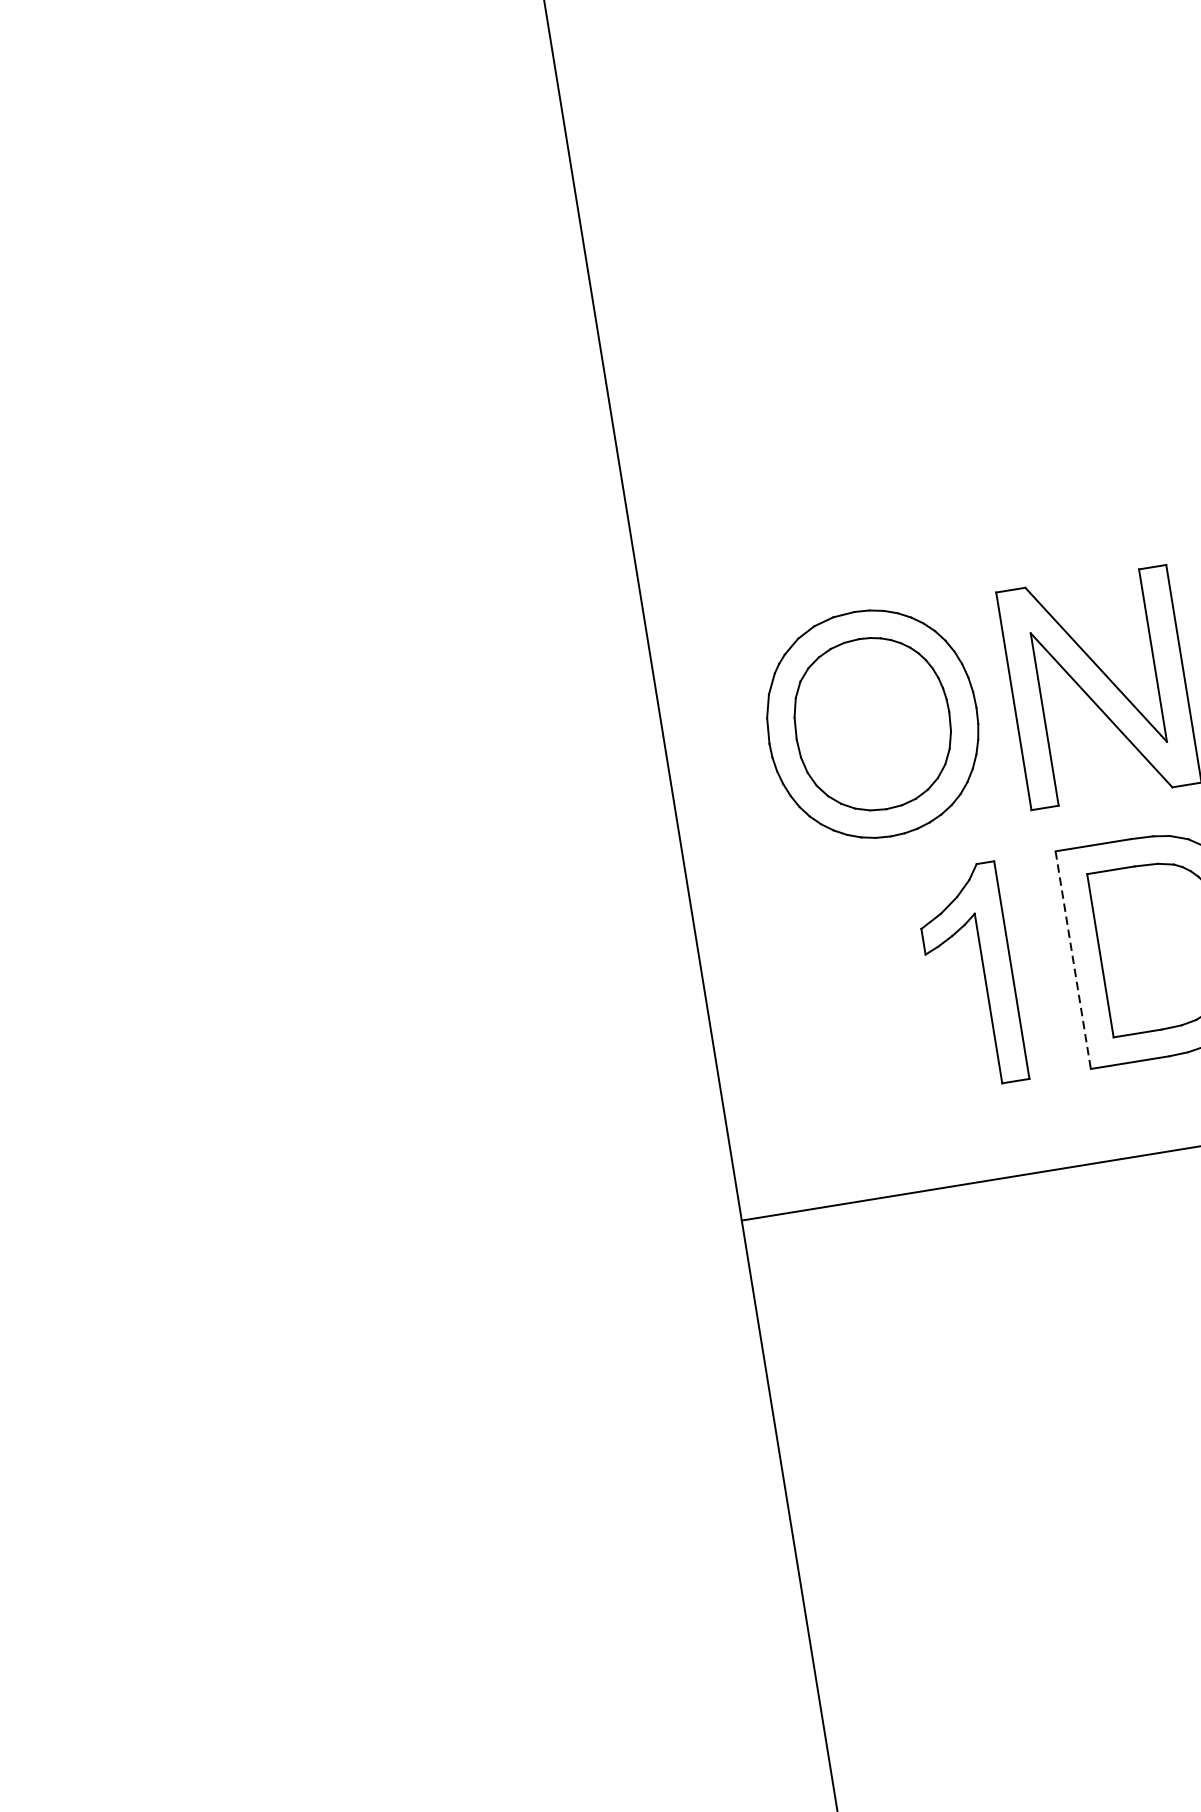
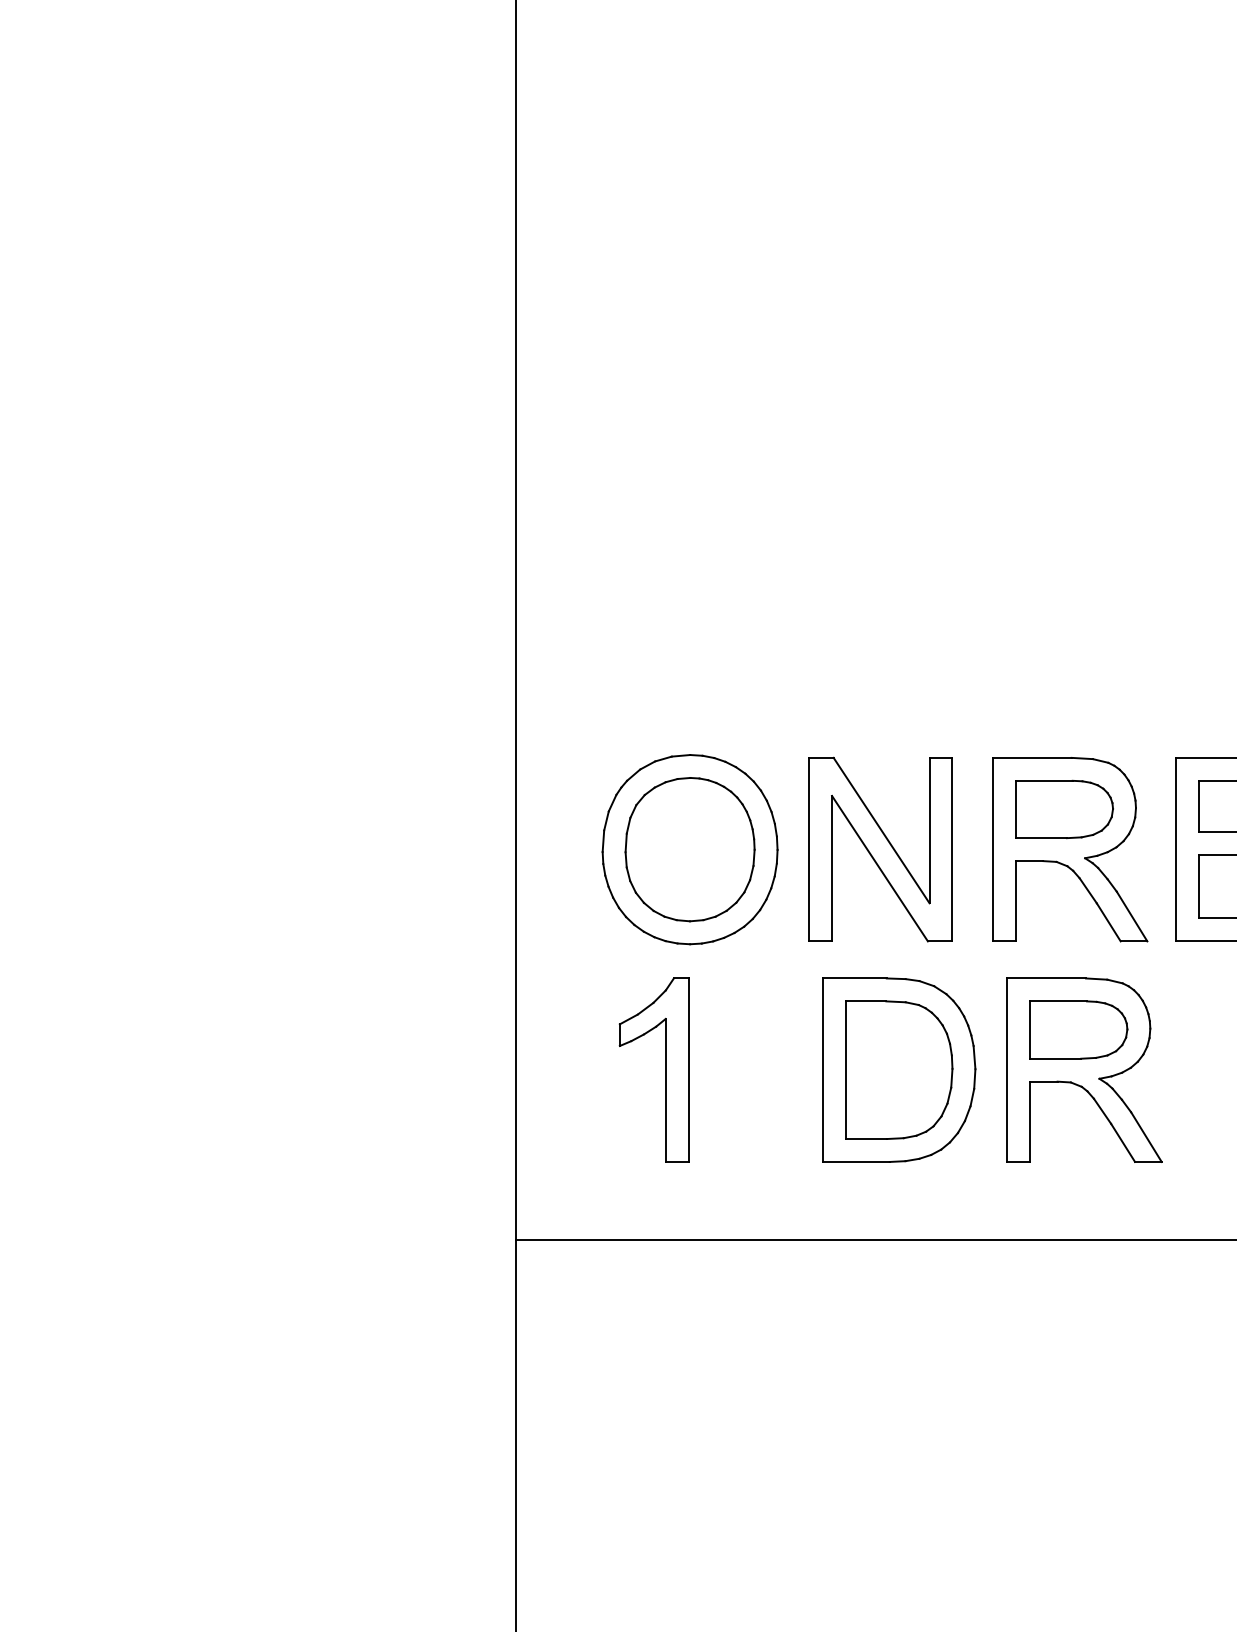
line: (1073, 960) -> (823, 1070), dashed -> solid
part: (984, 973) -> (665, 1069), moved

